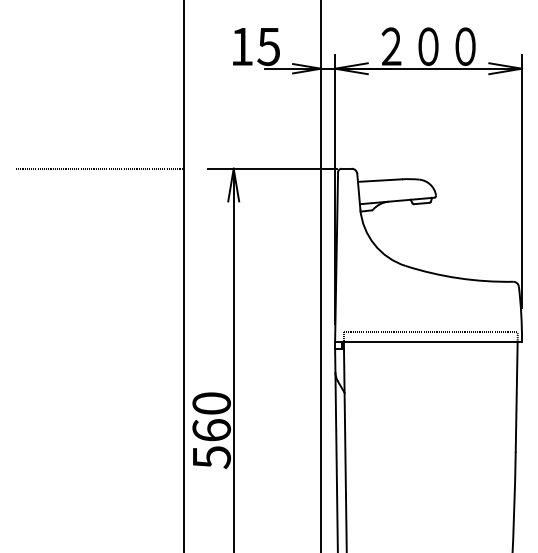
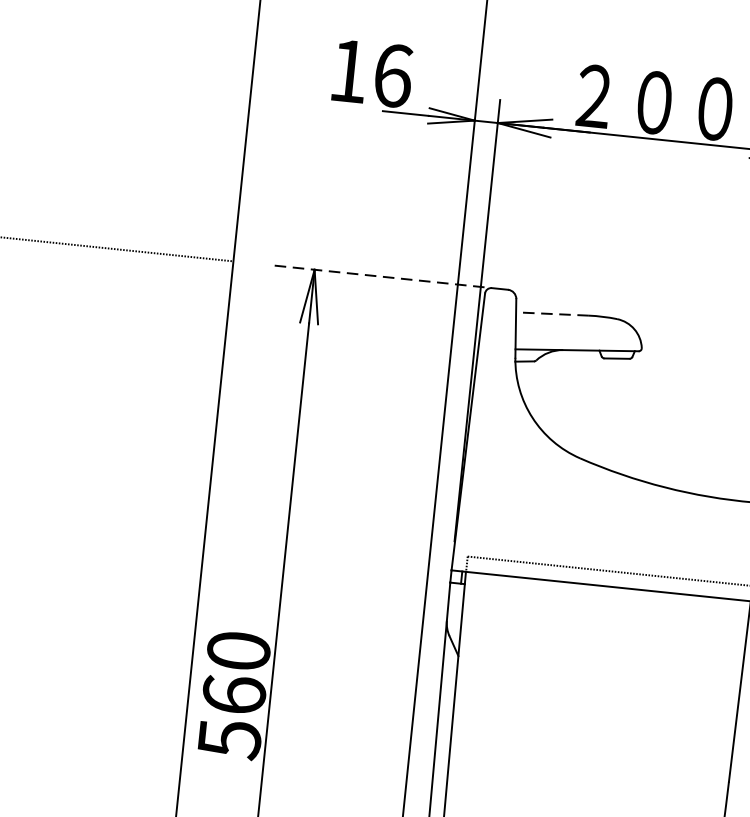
text: (268, 46) -> (392, 75), 15 -> 16
line: (272, 168) -> (378, 275), solid -> dashed
line: (379, 180) -> (551, 313), solid -> dashed

